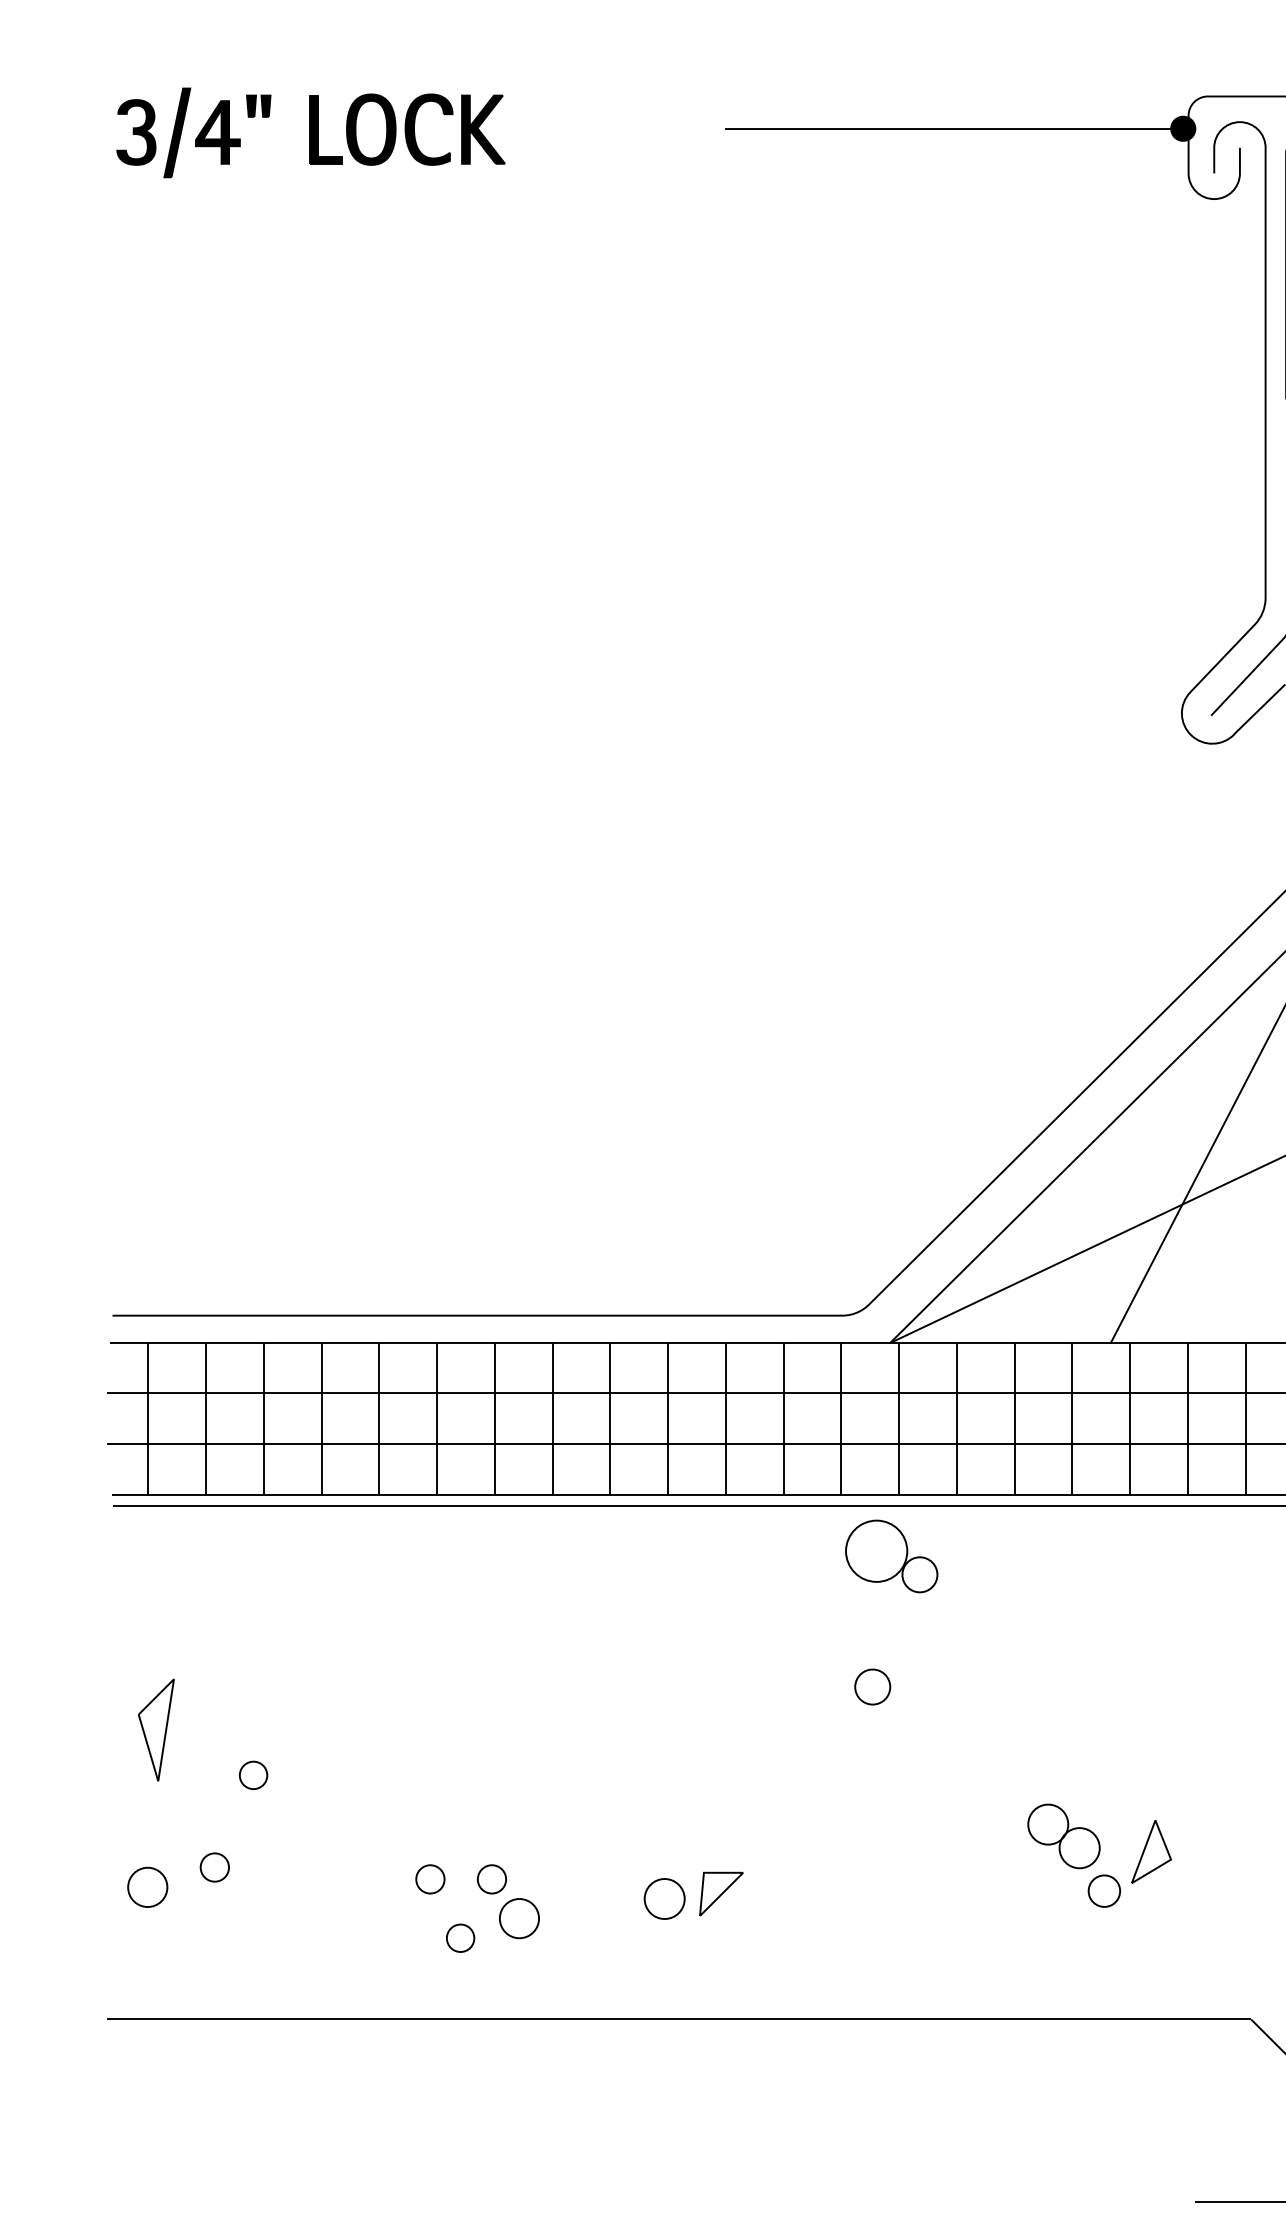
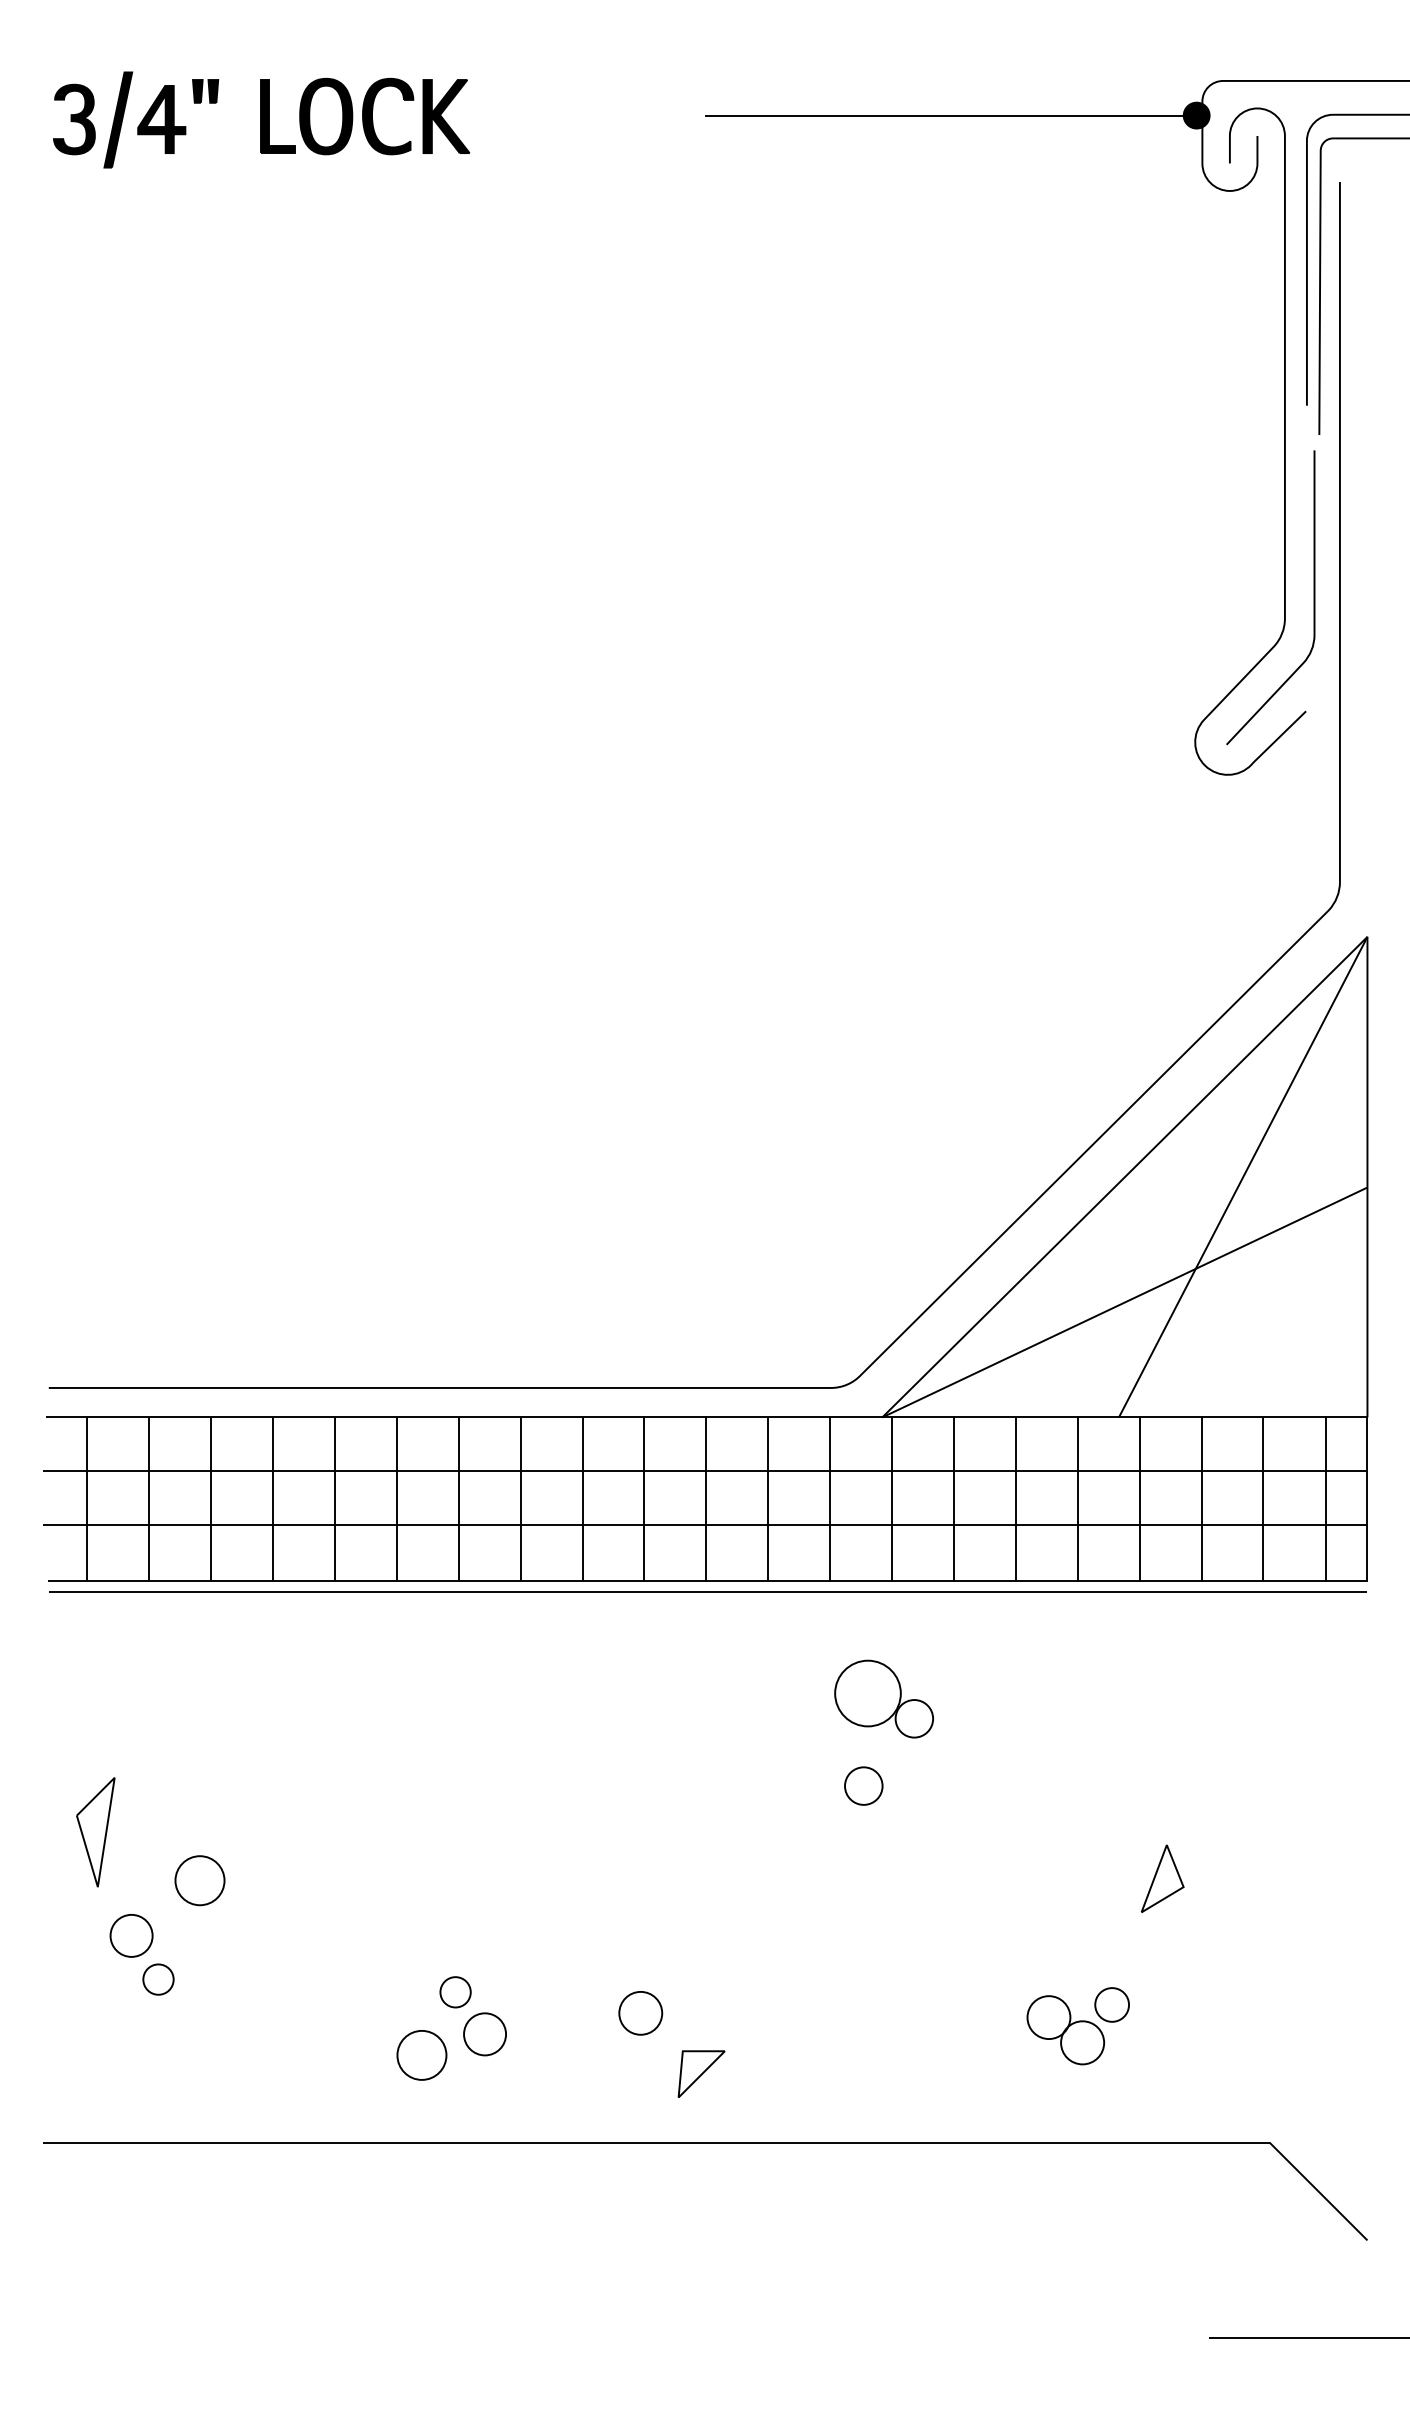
part: (891, 1555) -> (883, 1698), moved
part: (253, 1775) -> (199, 1880), size x1.67
part: (1063, 1836) -> (1065, 2030), moved
part: (1151, 1851) -> (1162, 1878), moved
part: (430, 1879) -> (389, 1992), removed
part: (147, 1887) -> (131, 1935), moved
part: (721, 1893) -> (701, 2073), moved
part: (460, 1938) -> (421, 2055), size x1.67

